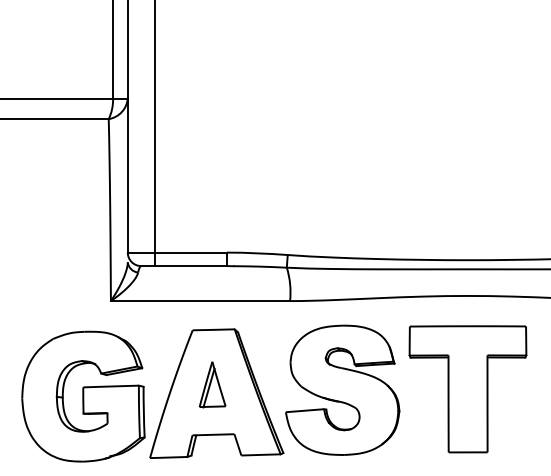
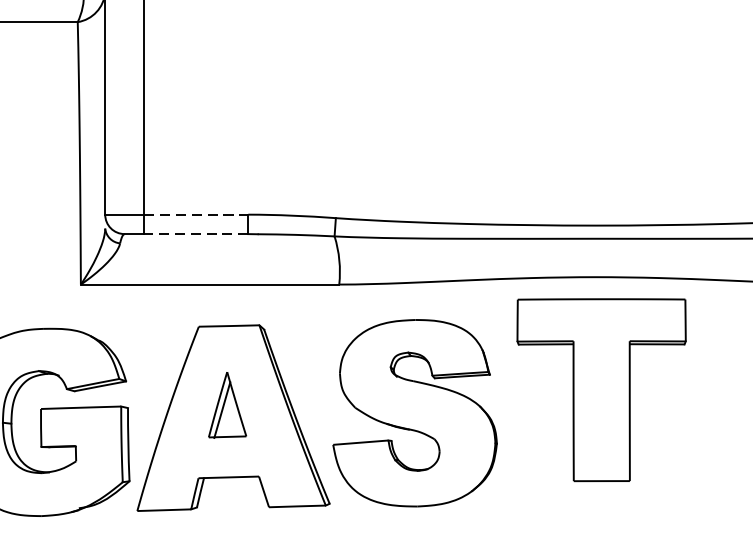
line: (191, 252) -> (197, 214), solid -> dashed
line: (190, 266) -> (195, 234), solid -> dashed
part: (467, 389) -> (600, 390), moved

